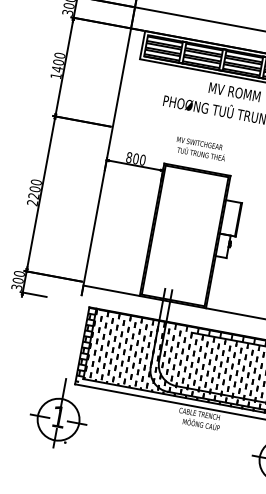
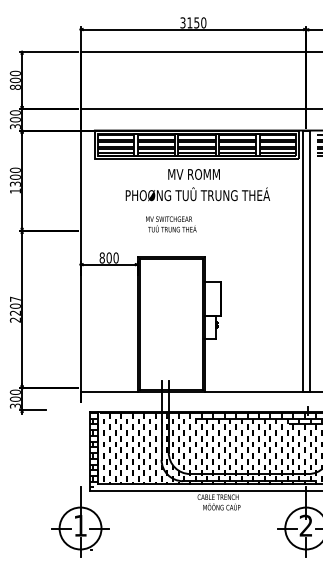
text: (56, 69) -> (14, 184), 1400 -> 1300
text: (201, 149) -> (171, 224), moved
text: (35, 181) -> (14, 298), 2200 -> 2207

